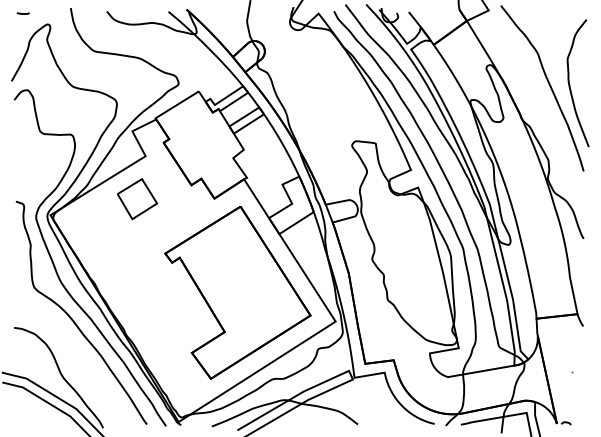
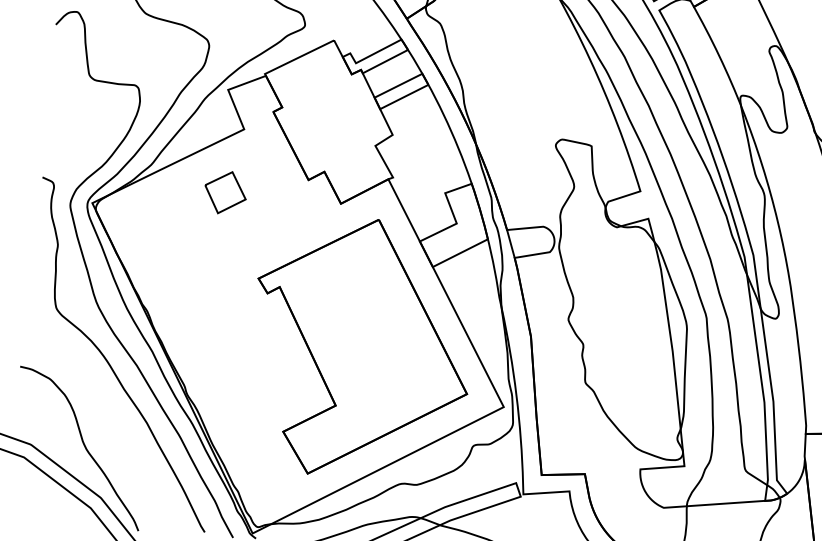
part: (137, 199) -> (225, 193), size x0.7

